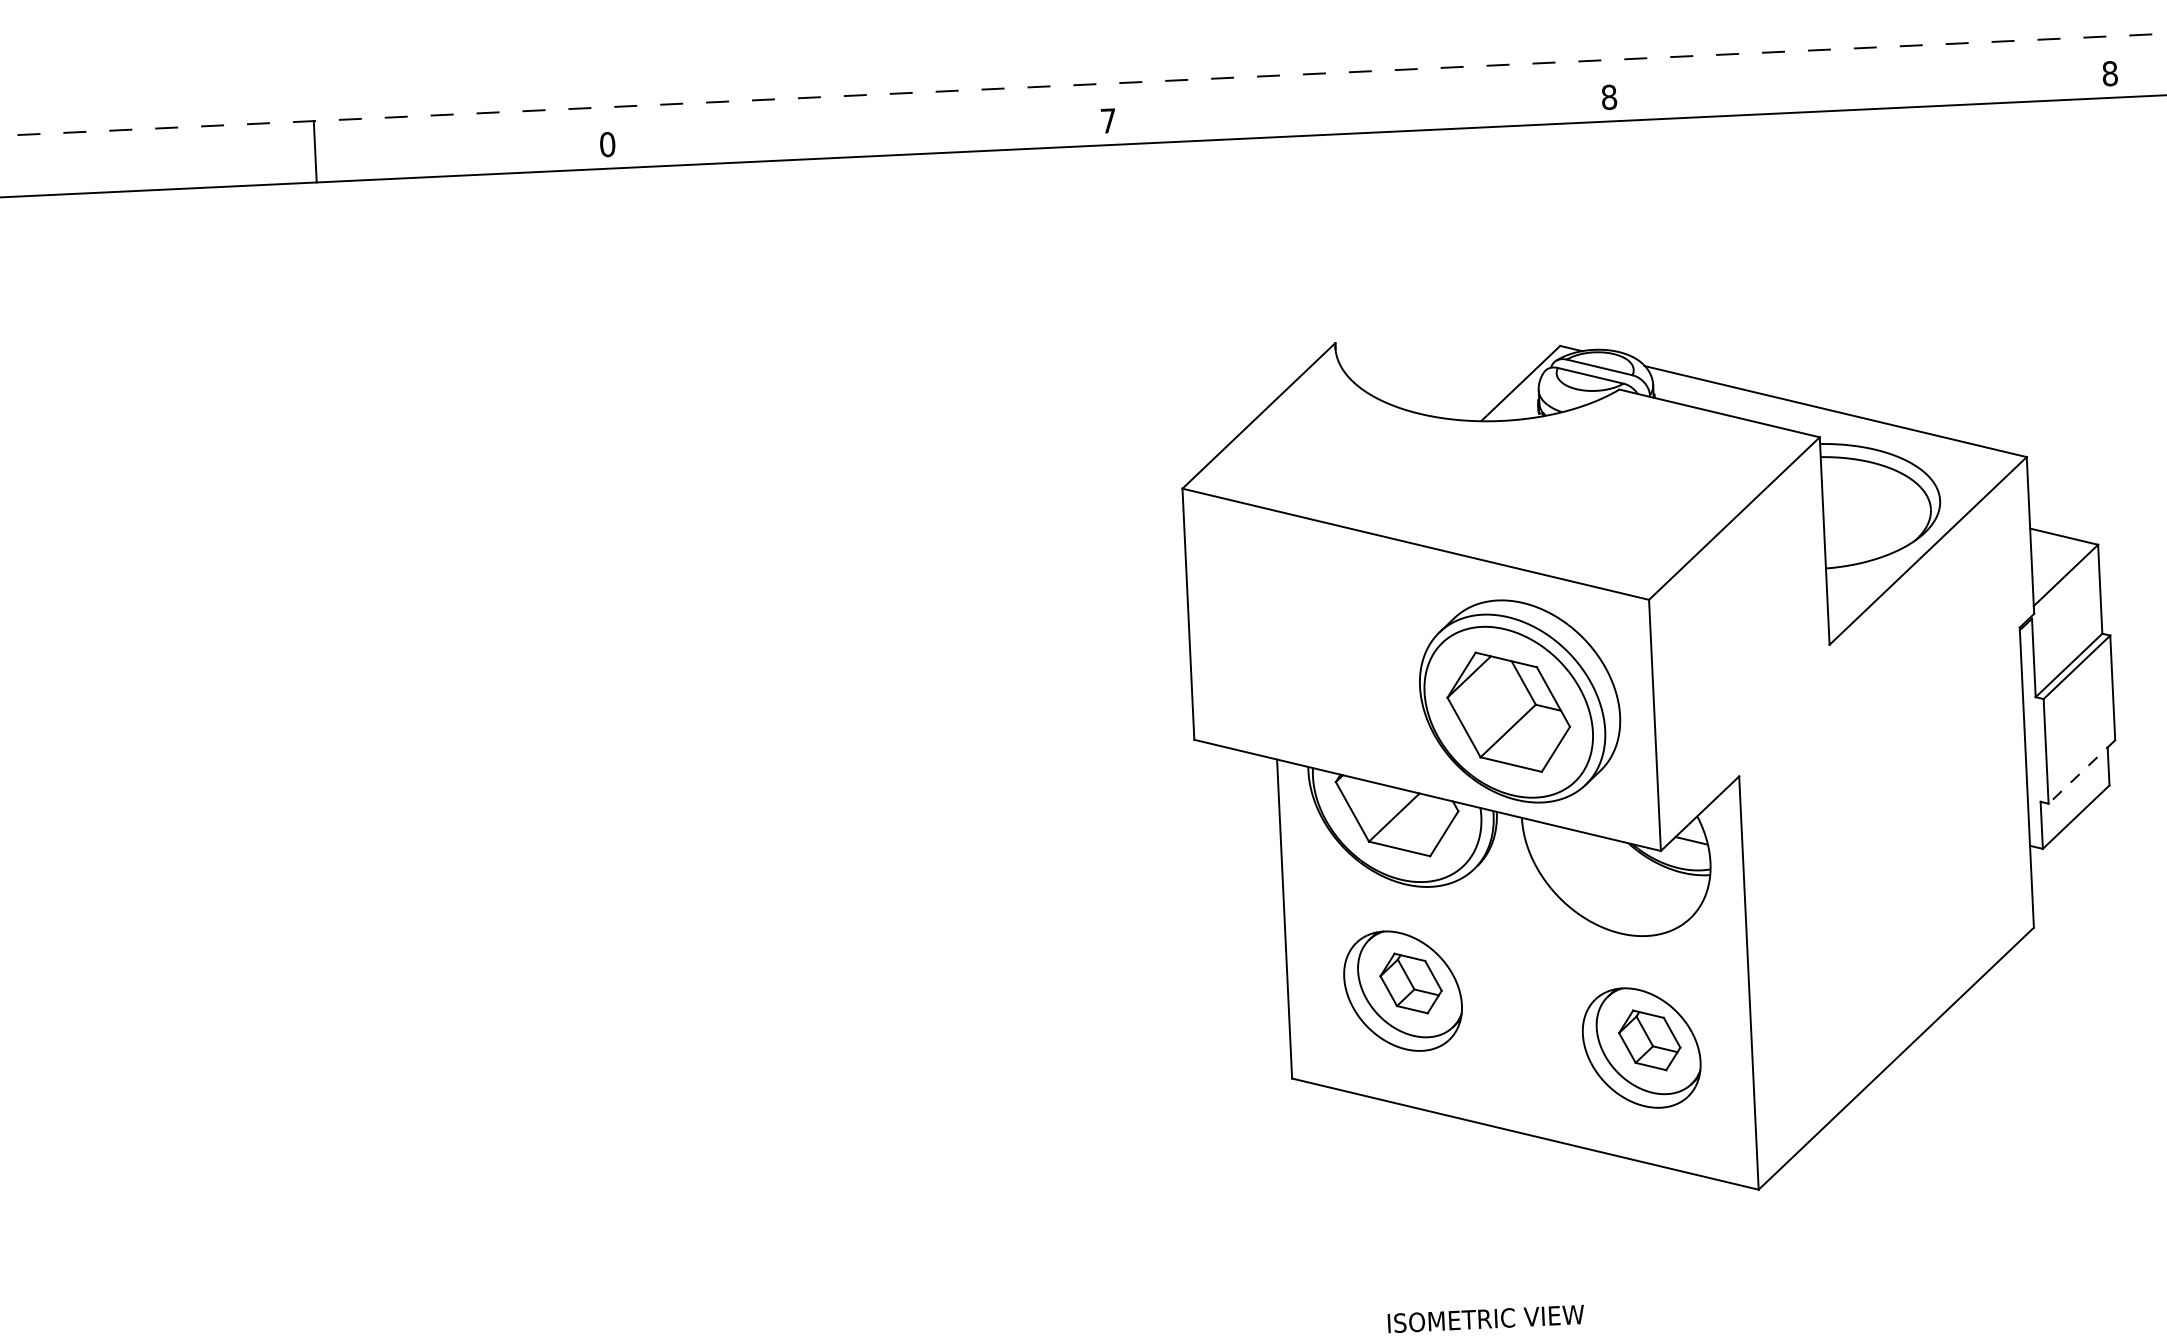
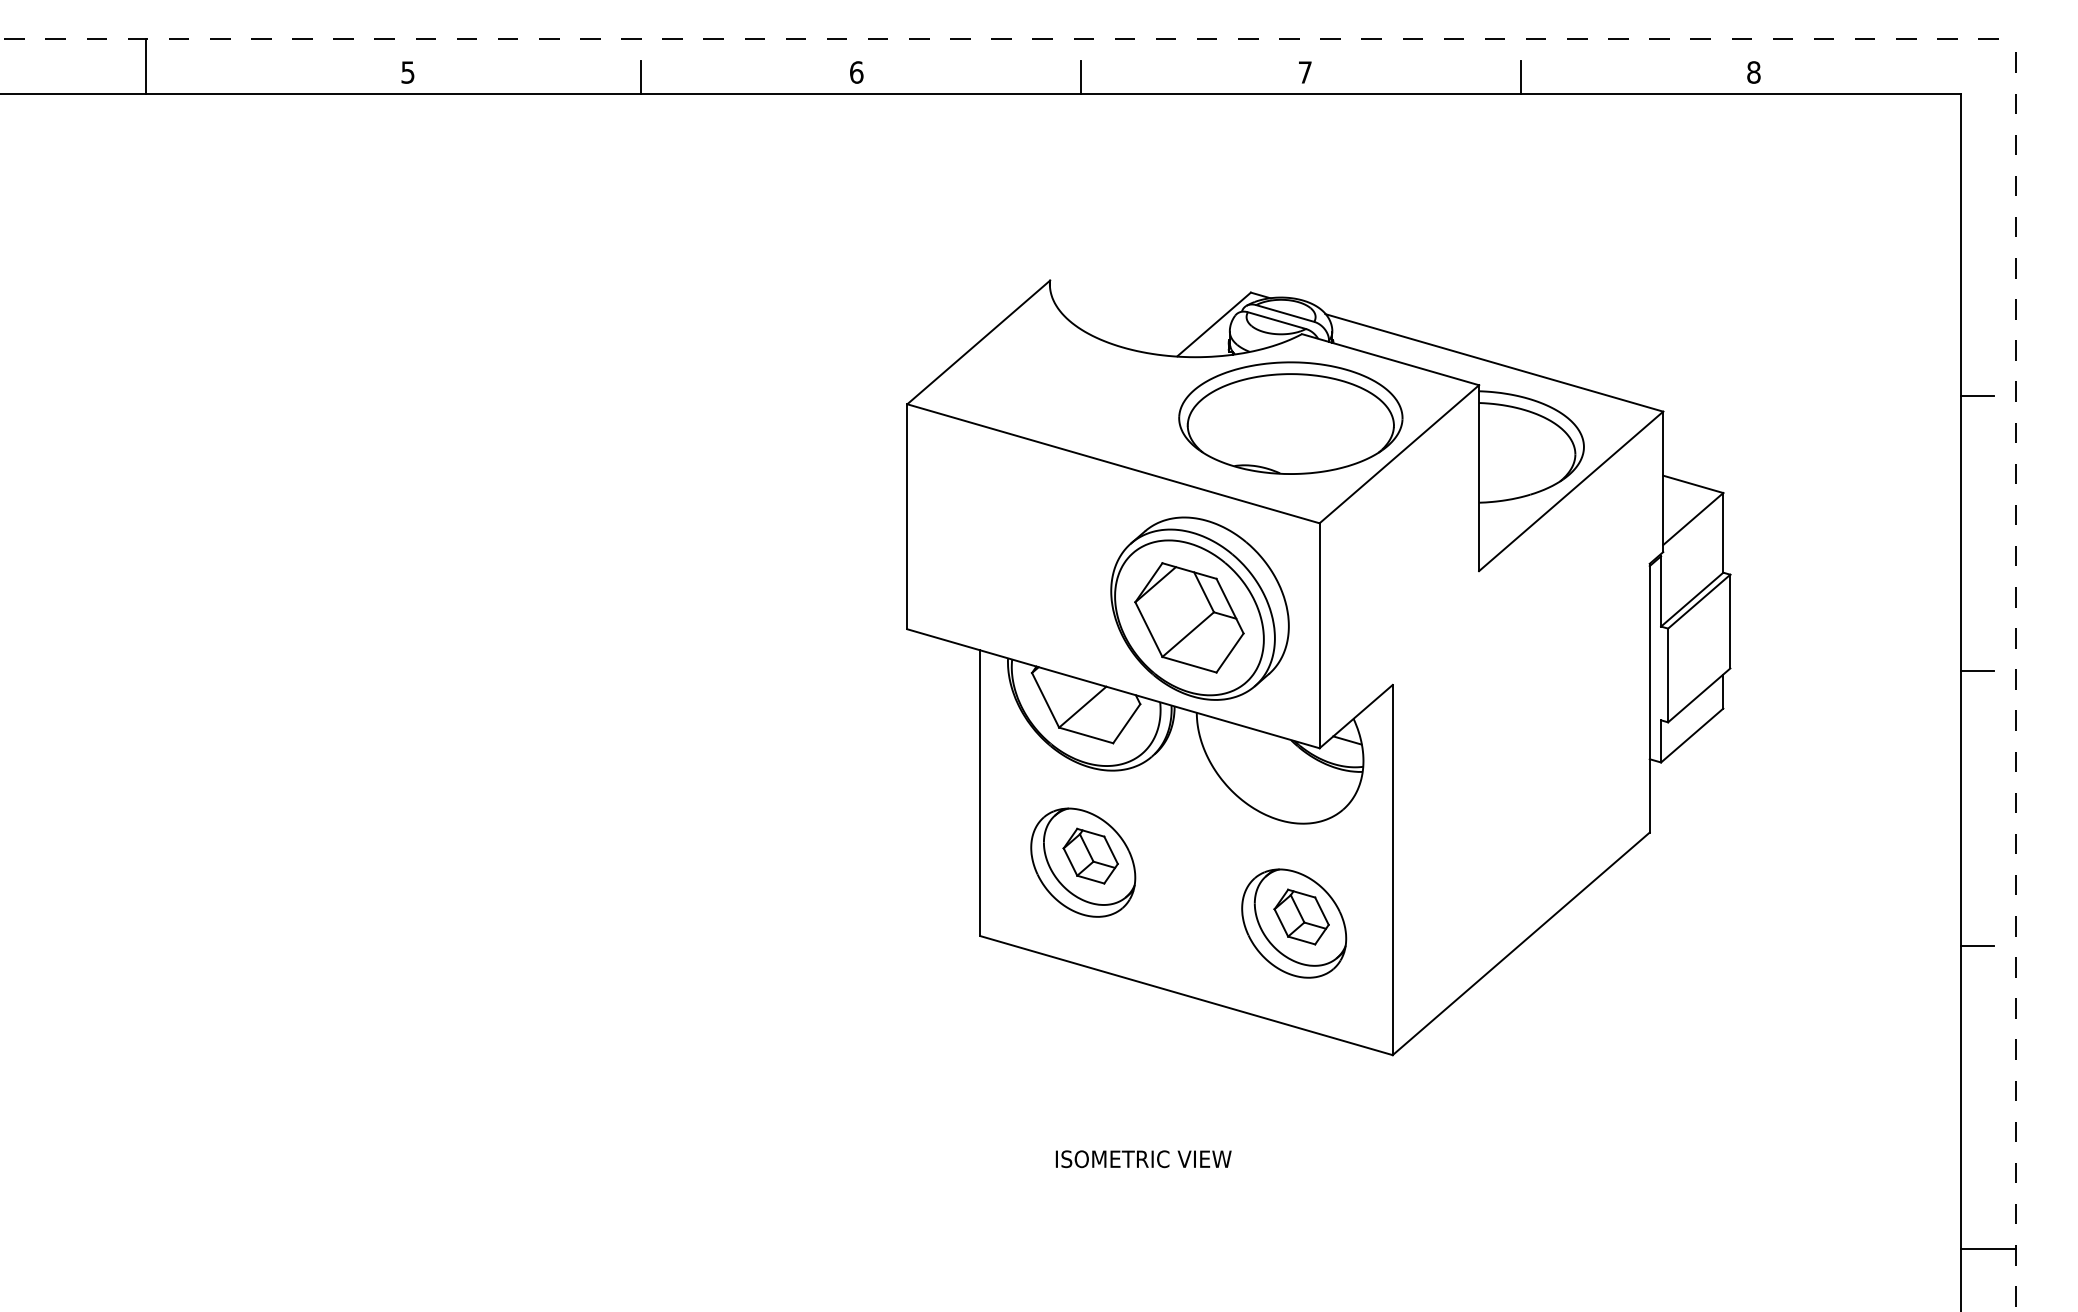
line: (1849, 91) -> (1520, 77), added
text: (1609, 97) -> (1305, 72), 8 -> 7
line: (1359, 114) -> (1081, 77), added
text: (1108, 120) -> (856, 72), 7 -> 6
line: (868, 137) -> (641, 77), added
text: (607, 144) -> (407, 72), 0 -> 5
part: (1610, 483) -> (1290, 417), added
line: (2081, 772) -> (1698, 695), dashed -> solid

